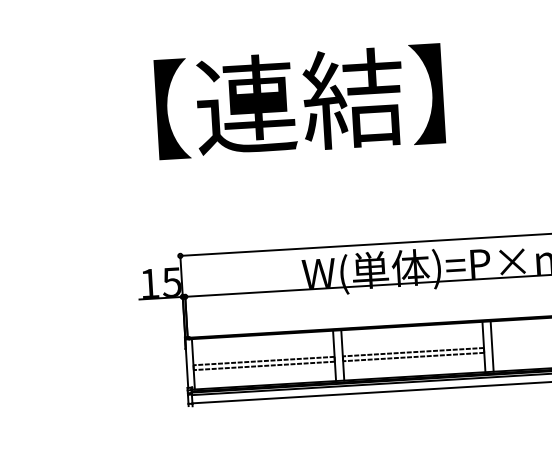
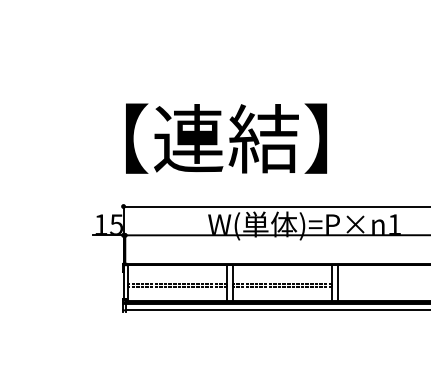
text: (299, 101) -> (226, 138), moved

